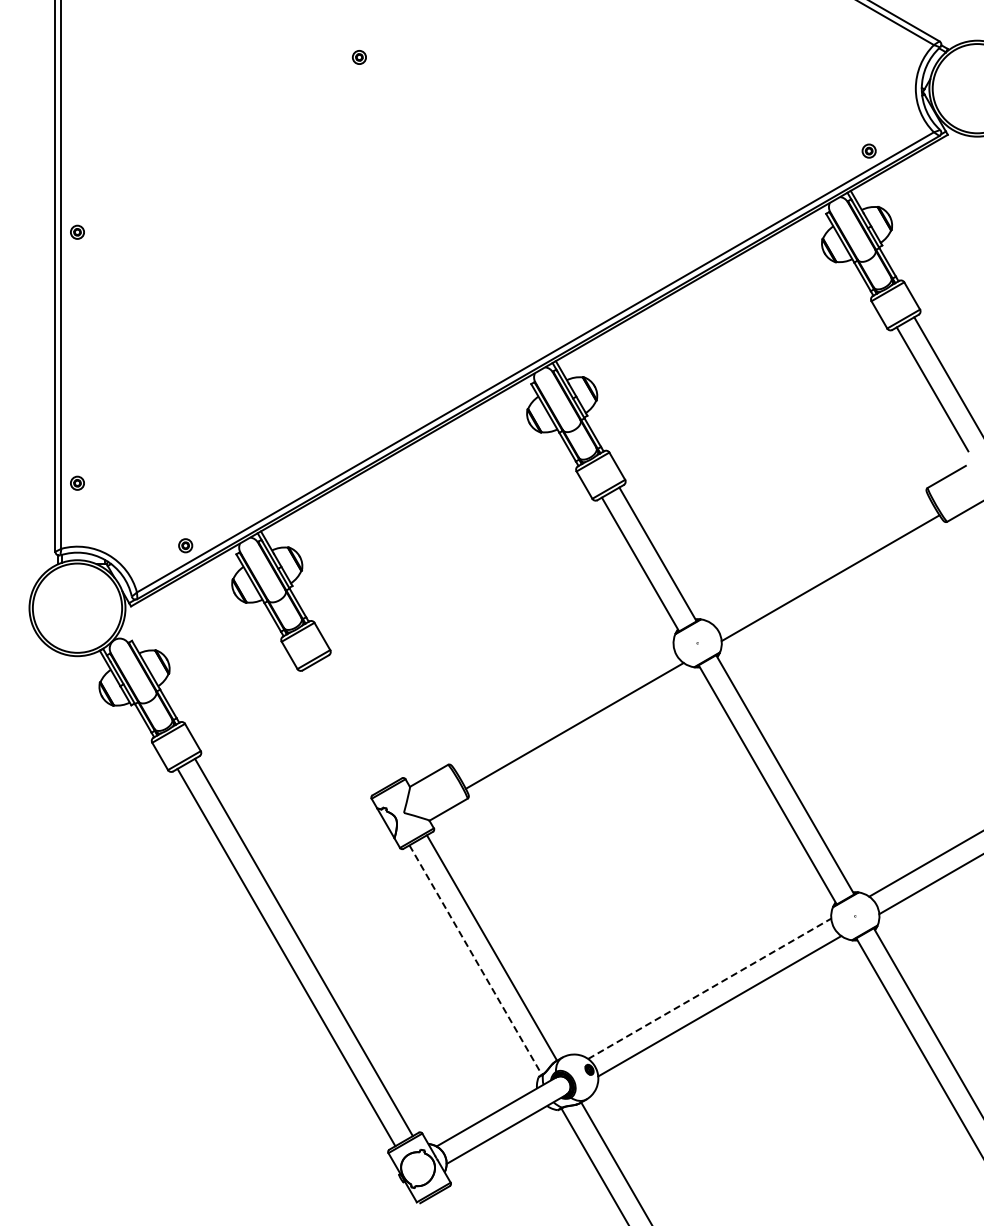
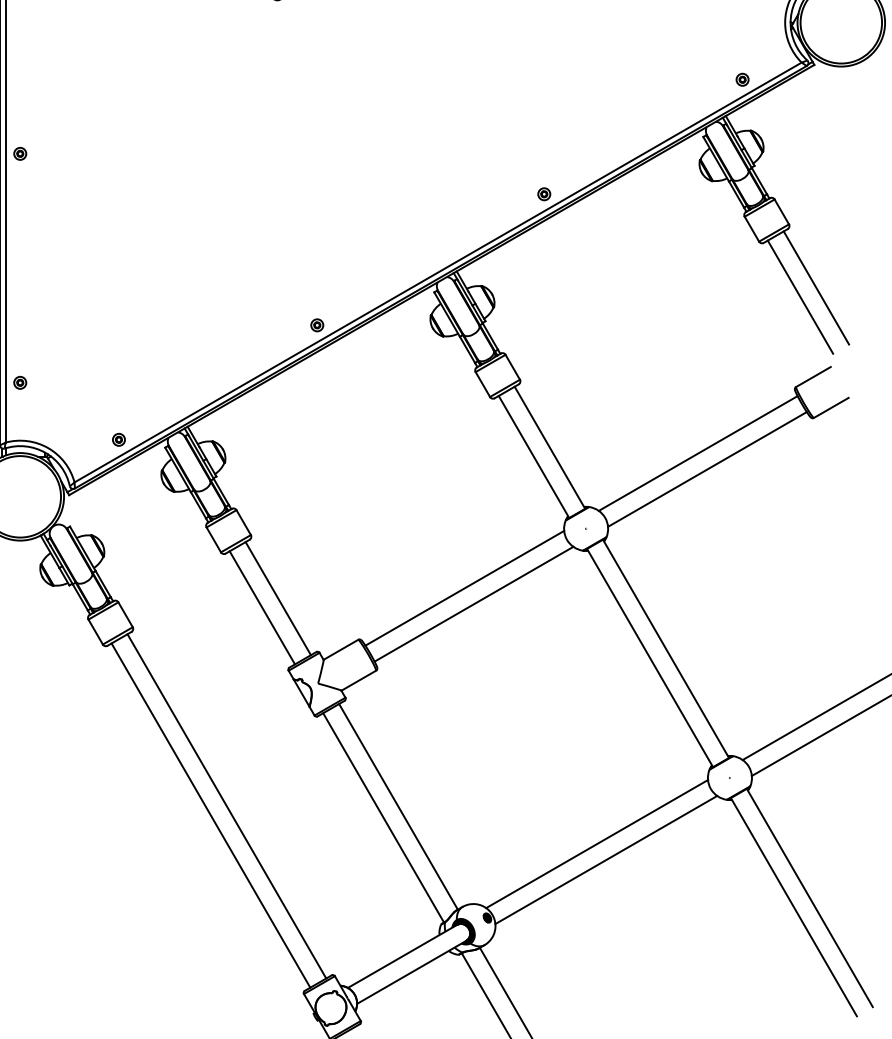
part: (651, 276) -> (543, 194), added
part: (402, 419) -> (316, 324), added
line: (820, 560) -> (698, 453), added
line: (564, 708) -> (464, 588), added
line: (360, 719) -> (278, 598), added
line: (342, 729) -> (262, 607), added
line: (475, 960) -> (383, 818), dashed -> solid
line: (710, 988) -> (597, 843), dashed -> solid

